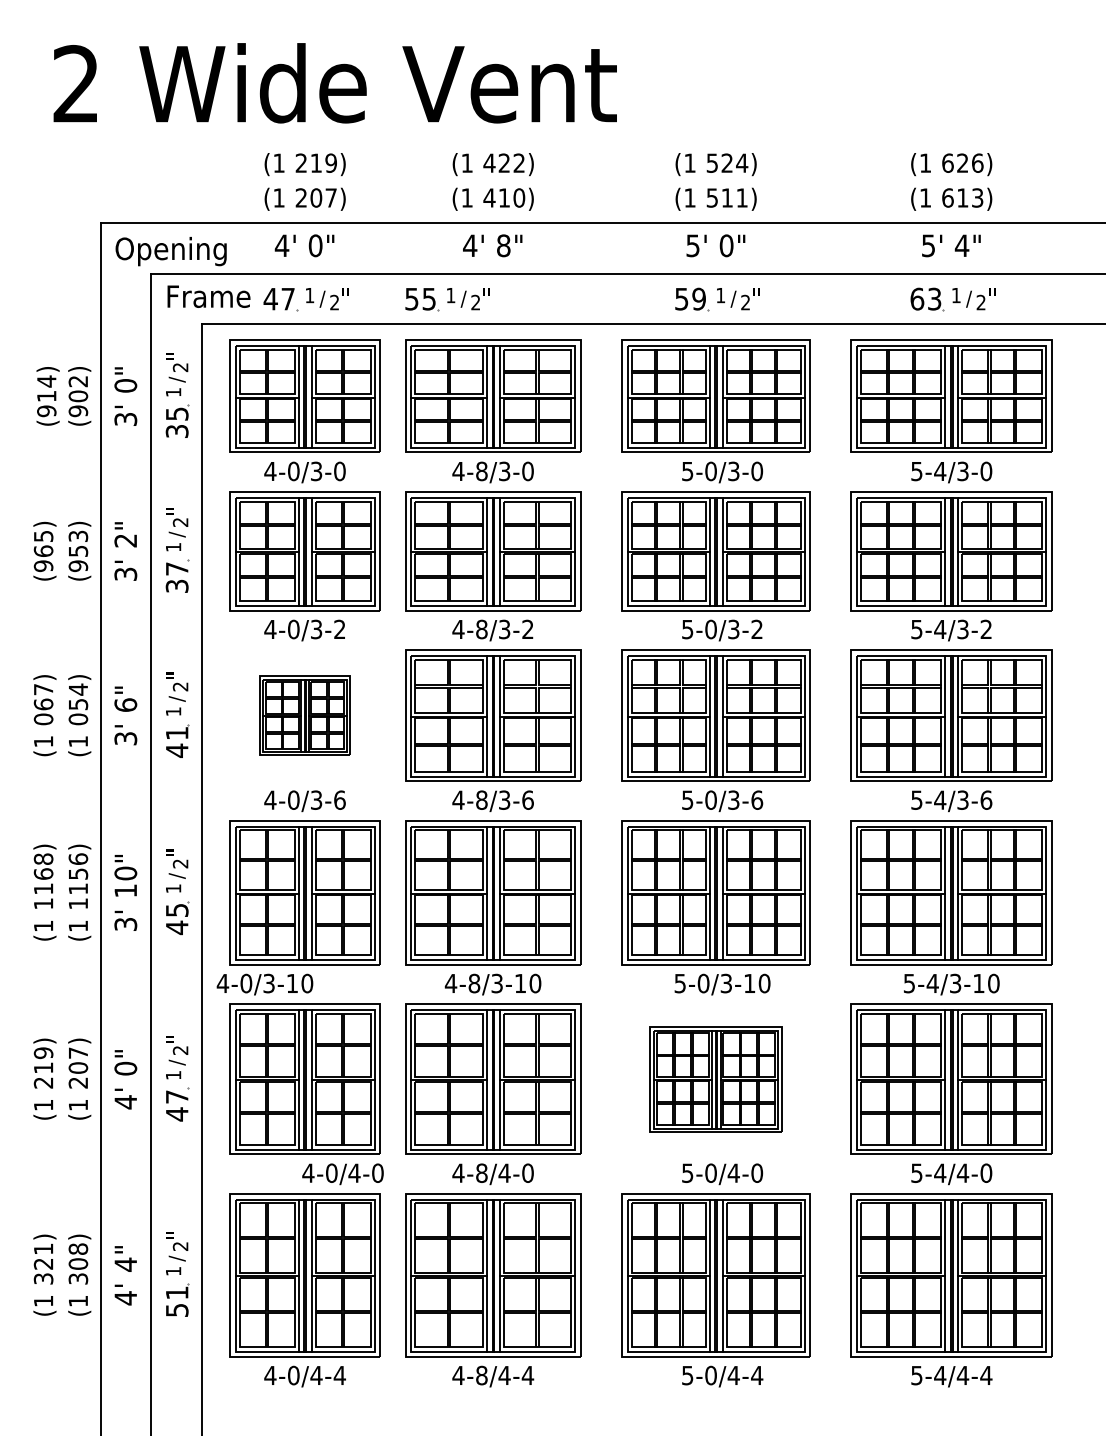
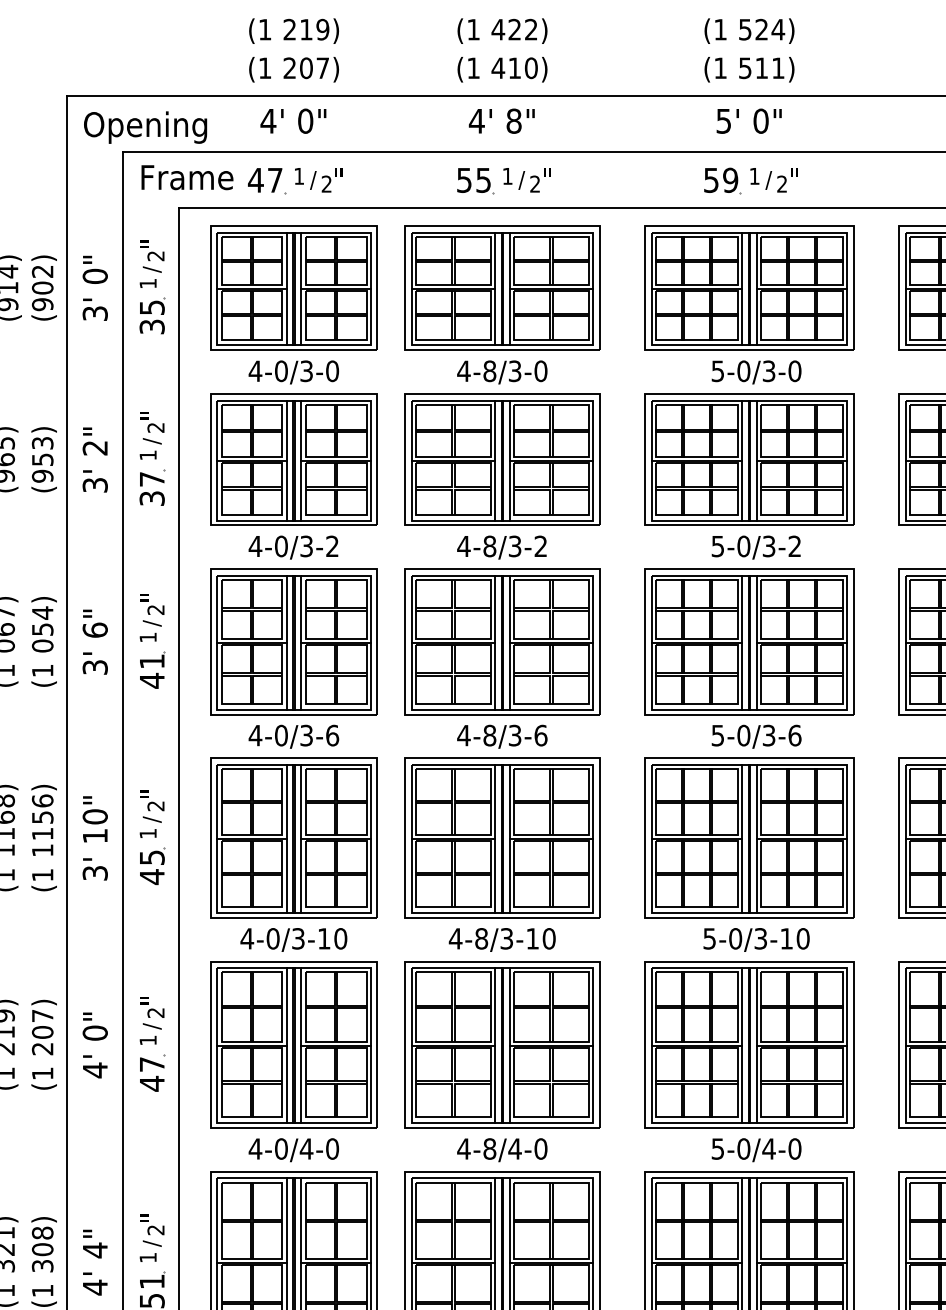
part: (447, 299) -> (503, 180), moved
part: (304, 715) -> (293, 641), size x1.67
text: (264, 984) -> (293, 939), moved
part: (715, 1078) -> (748, 1044), size x1.43
text: (342, 1174) -> (293, 1150), moved

